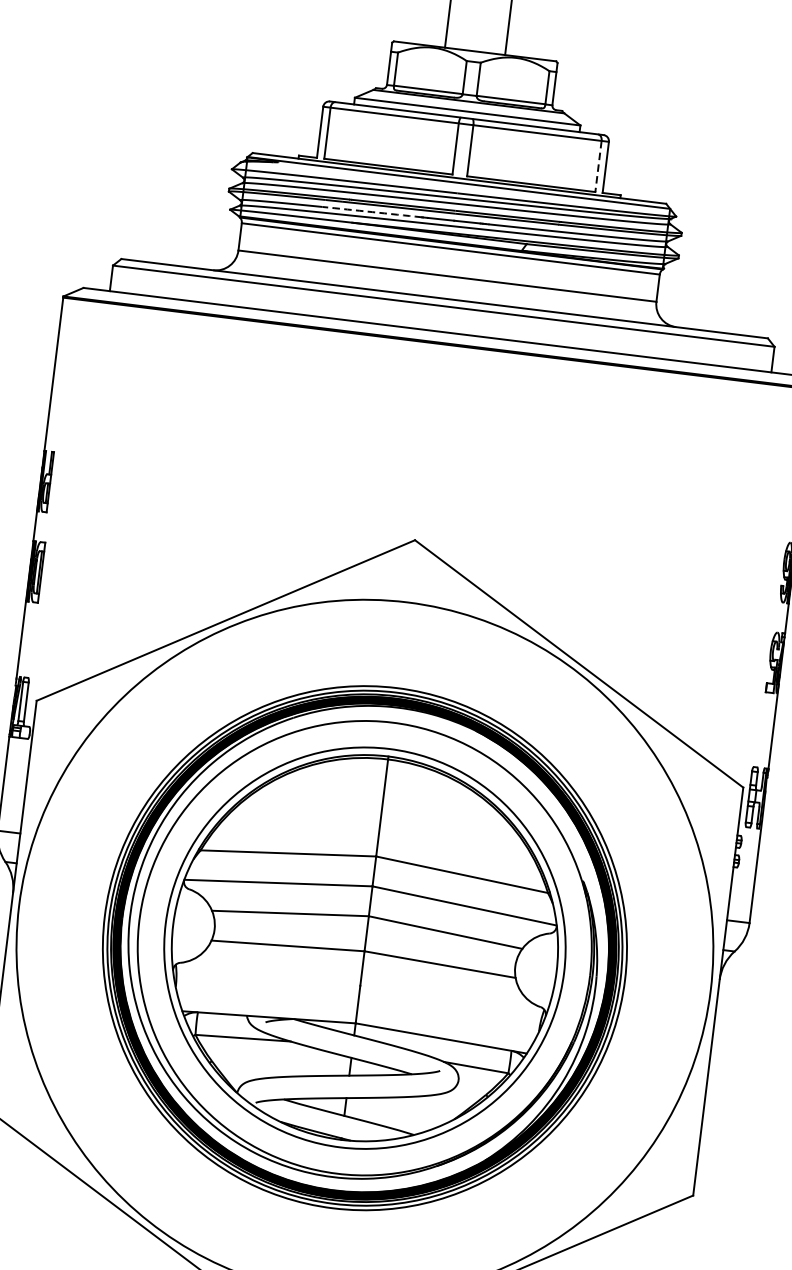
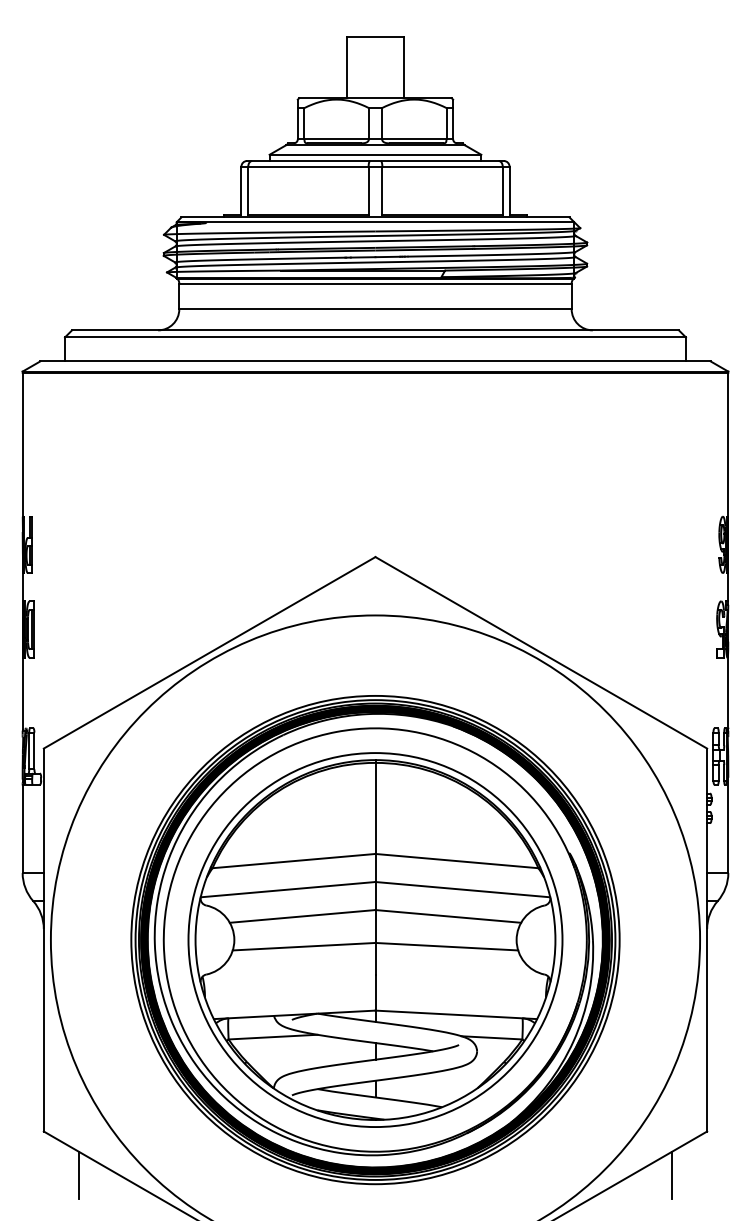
line: (598, 166) -> (502, 190), dashed -> solid
arc: (372, 212) -> (298, 258), dashed -> solid
line: (18, 1159) -> (79, 1174), added
line: (649, 1236) -> (671, 1174), added

